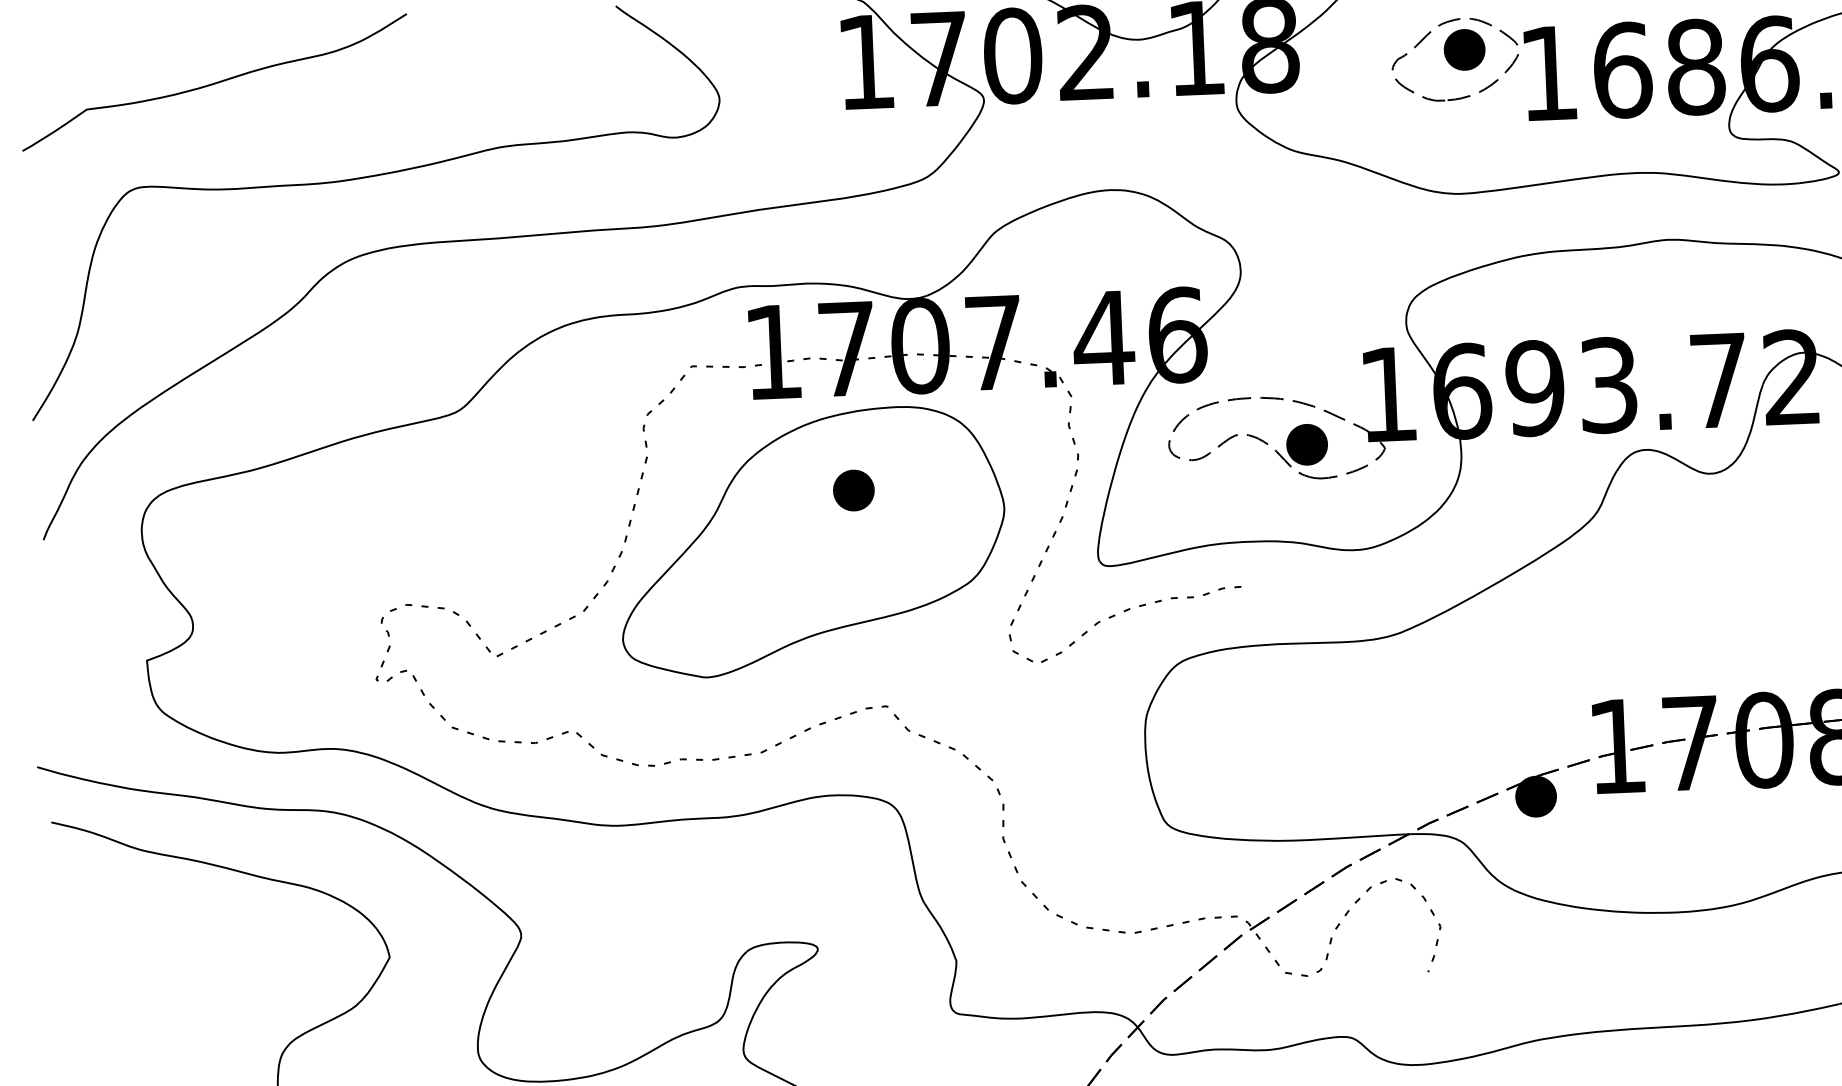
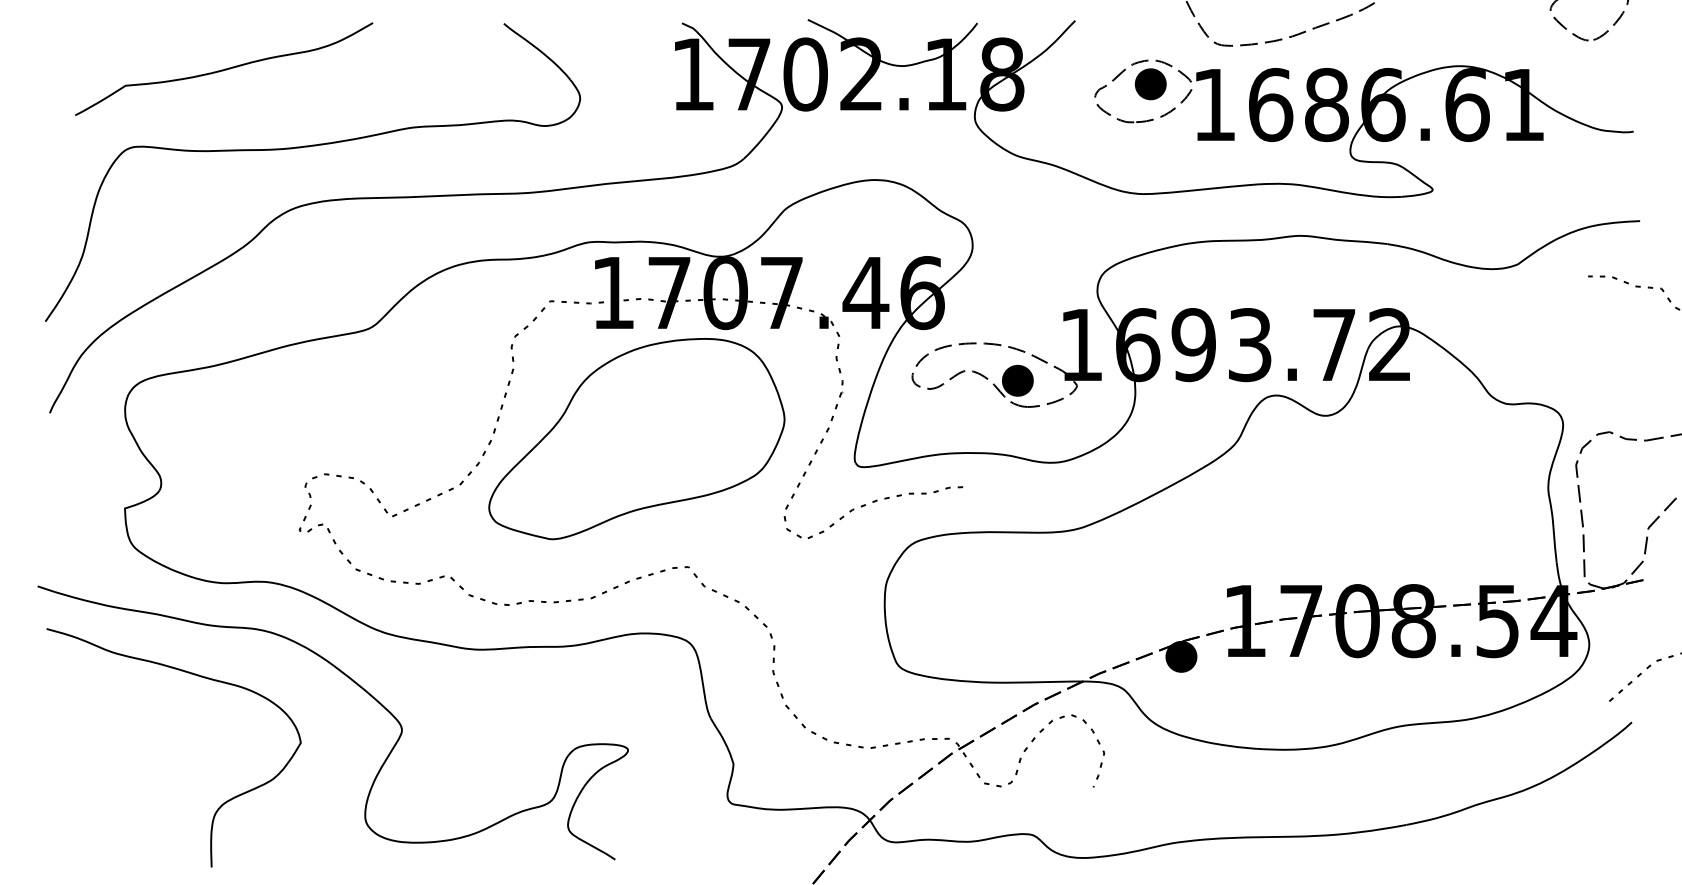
curve: (216, 81) -> (225, 68), moved
part: (854, 490) -> (670, 401), removed

